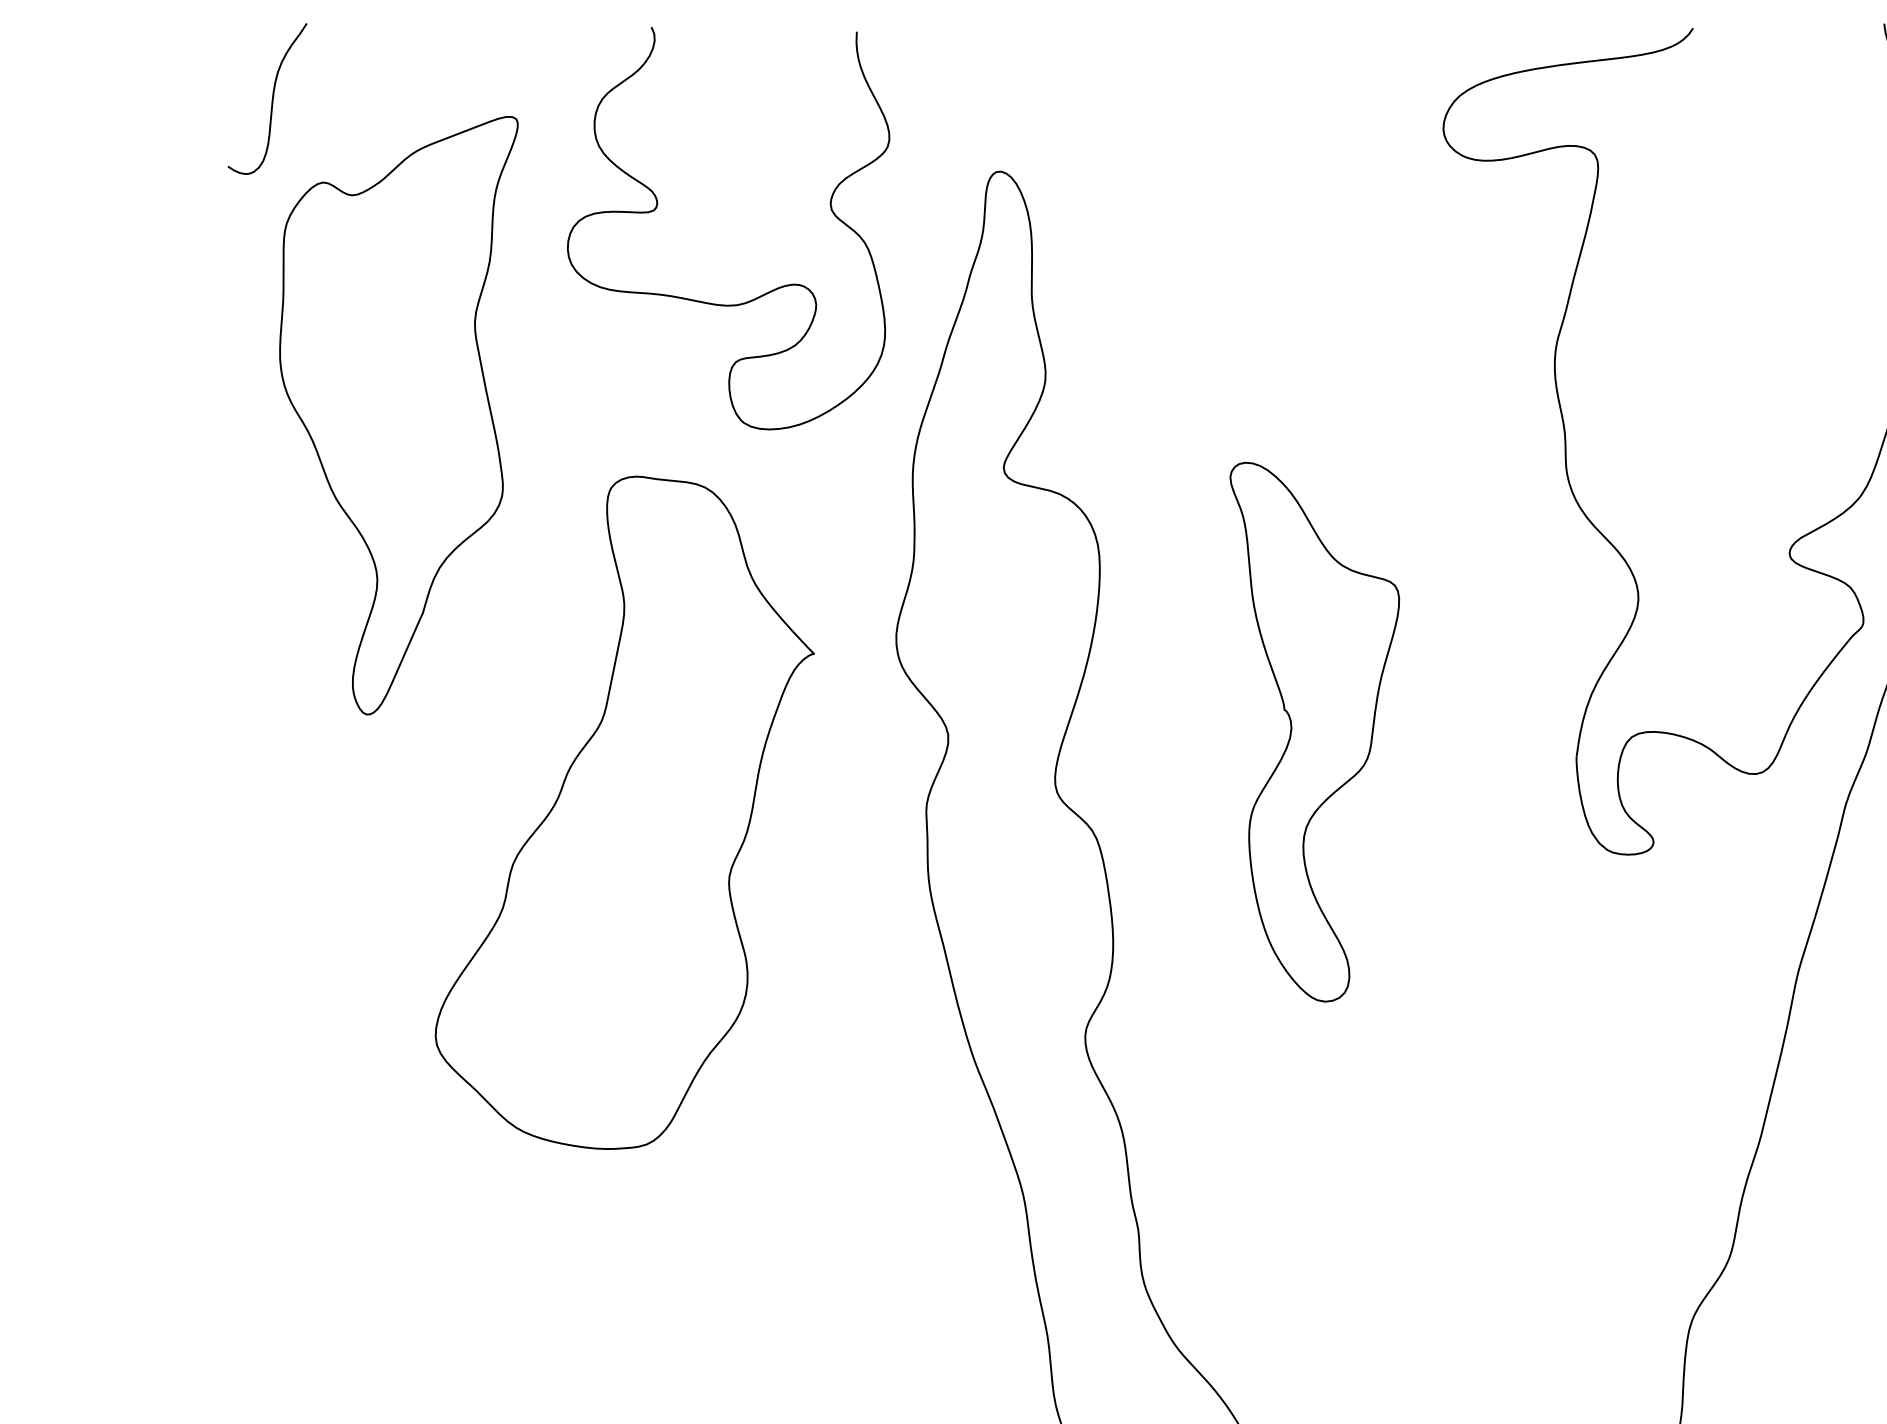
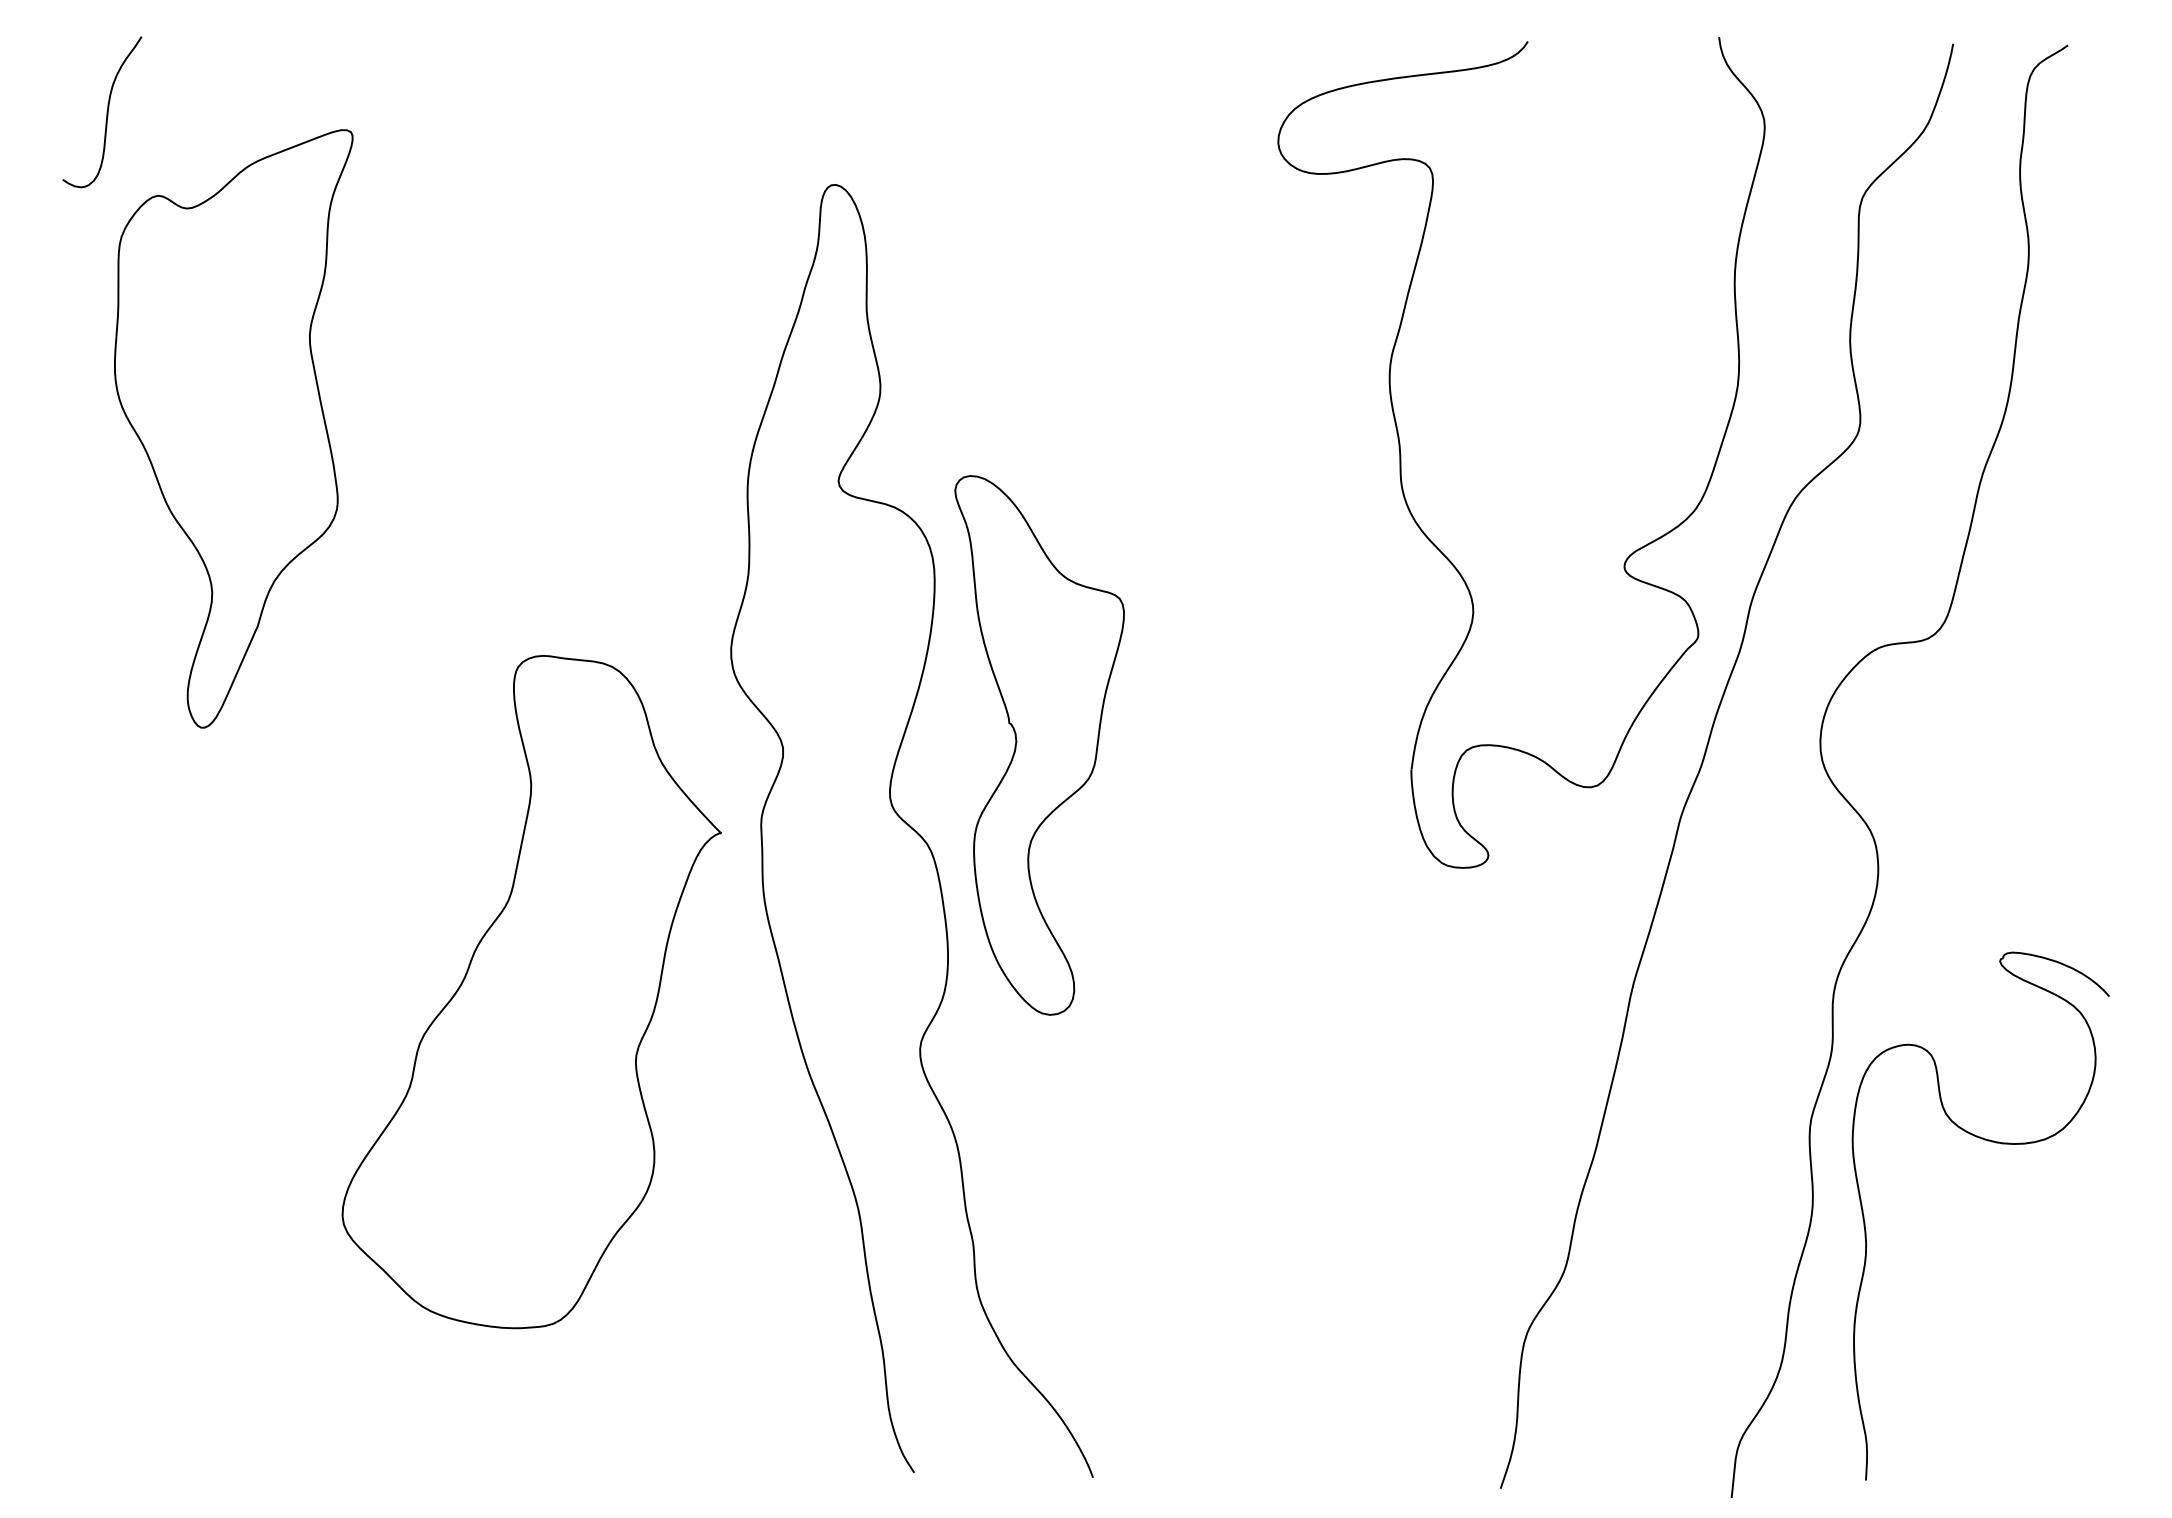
curve: (657, 207) -> (492, 220), removed
part: (1314, 732) -> (1039, 745), moved
part: (624, 813) -> (531, 992), moved

